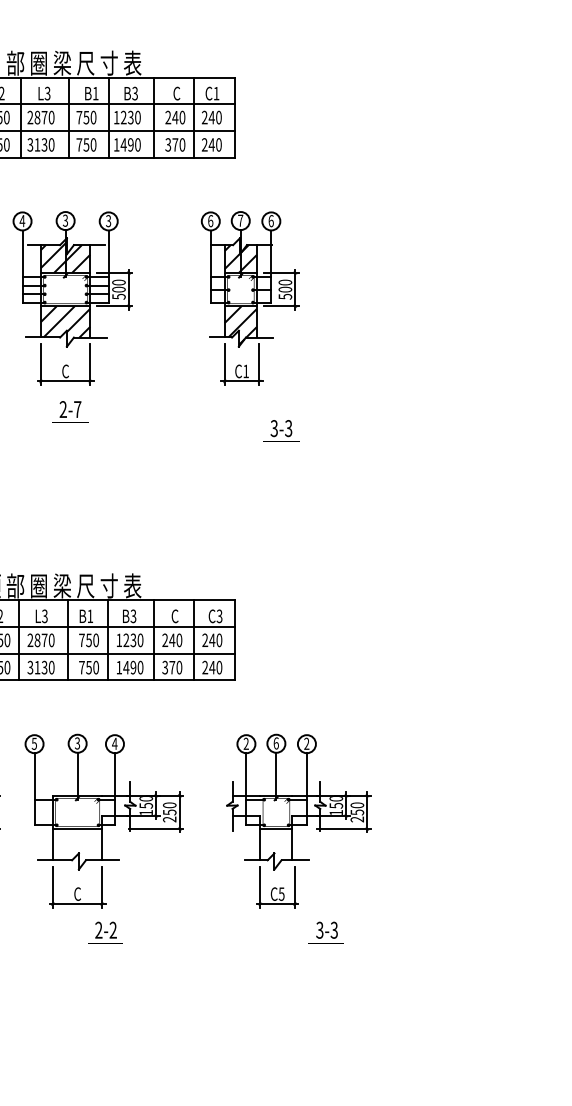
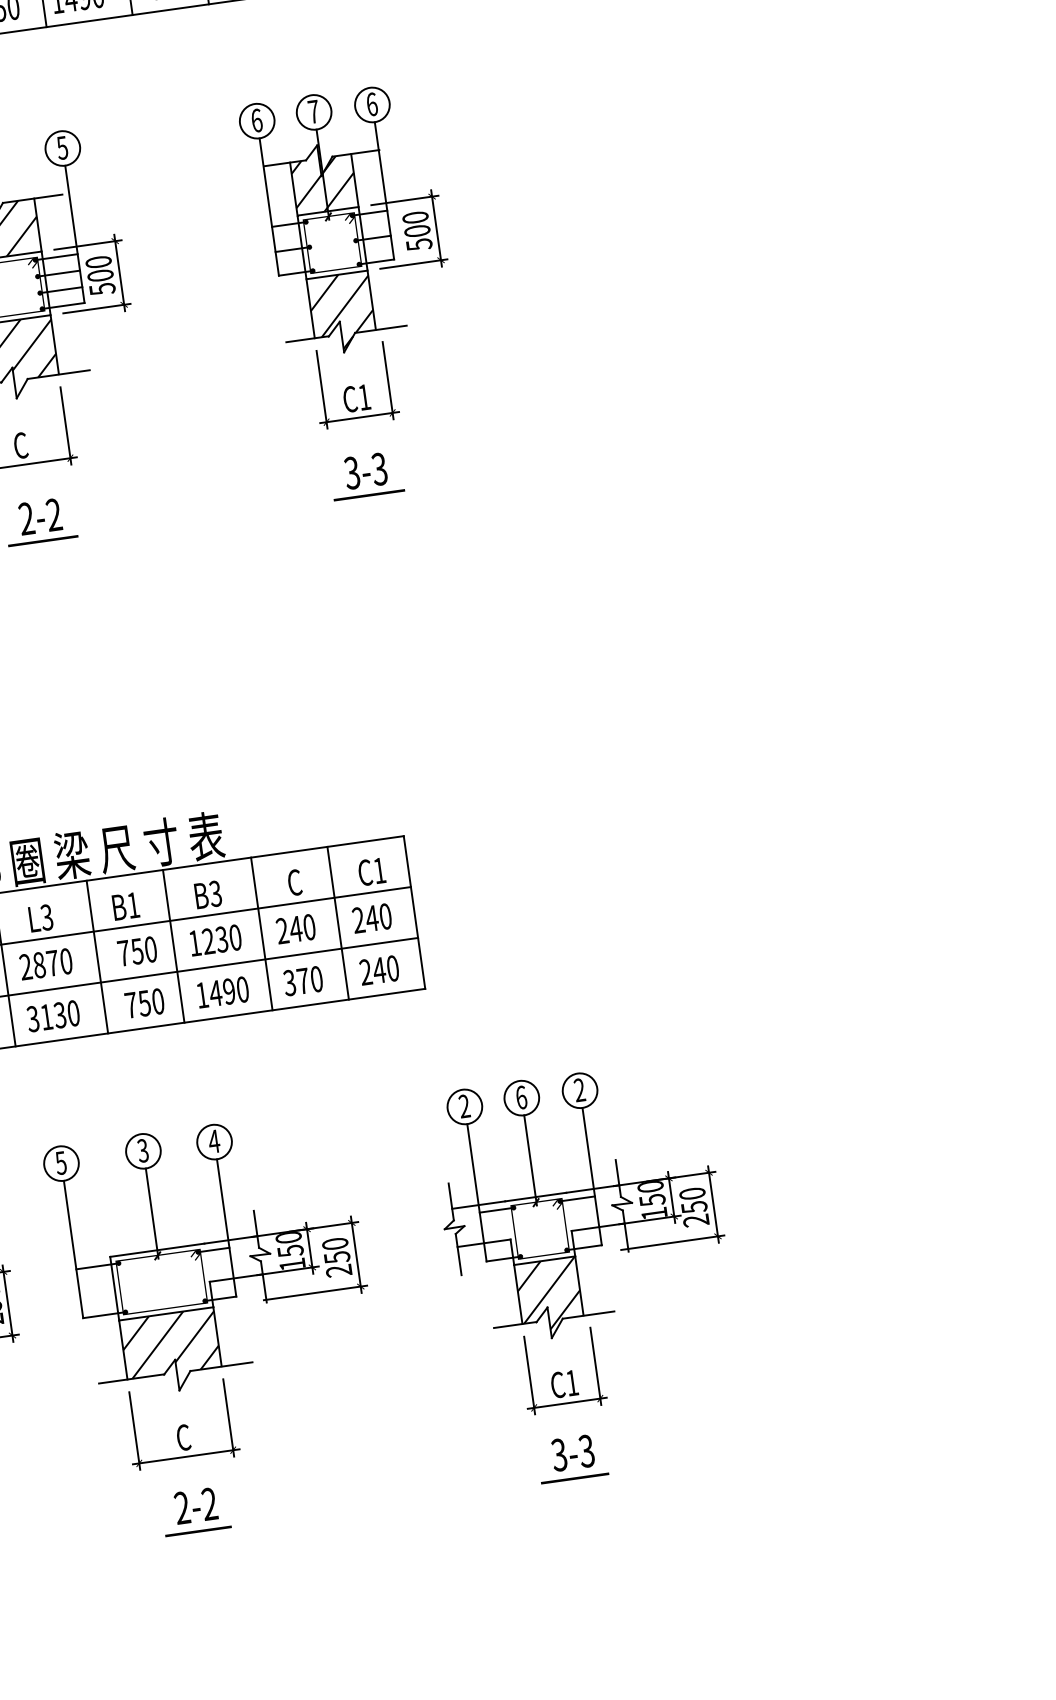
text: (108, 220) -> (62, 146), 3 -> 5
text: (77, 409) -> (53, 514), 2-7 -> 2-2
text: (281, 430) -> (366, 474), moved
text: (219, 616) -> (379, 871), C3 -> C1
hatch: (77, 844) -> (170, 1343), added
hatch: (276, 846) -> (549, 1293), added
text: (281, 893) -> (571, 1381), C5 -> C1
text: (105, 932) -> (195, 1510), moved
text: (325, 932) -> (570, 1457), moved

